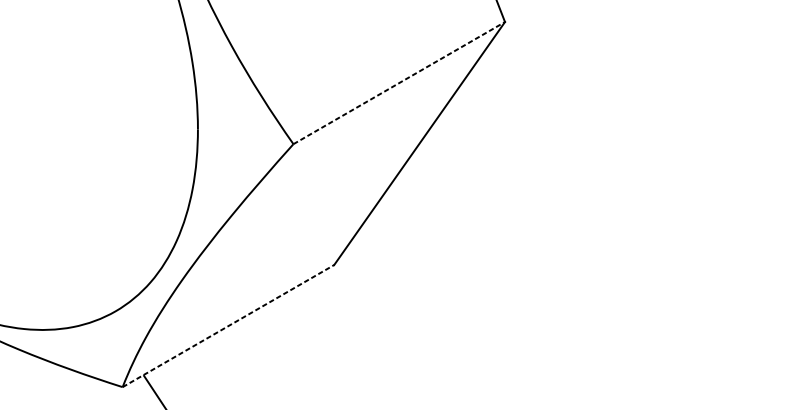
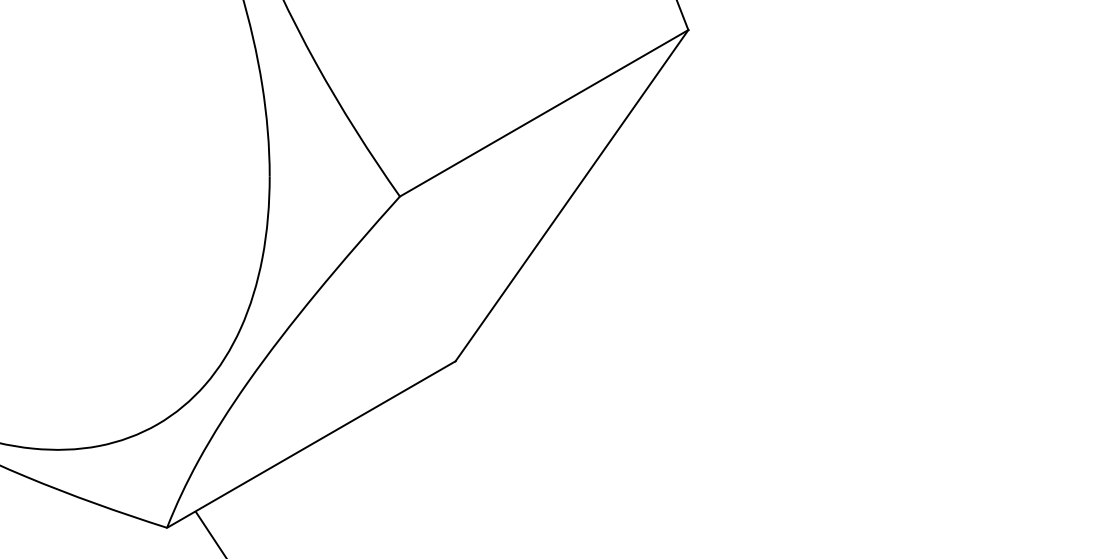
line: (399, 83) -> (544, 113), dashed -> solid
line: (228, 326) -> (311, 444), dashed -> solid

